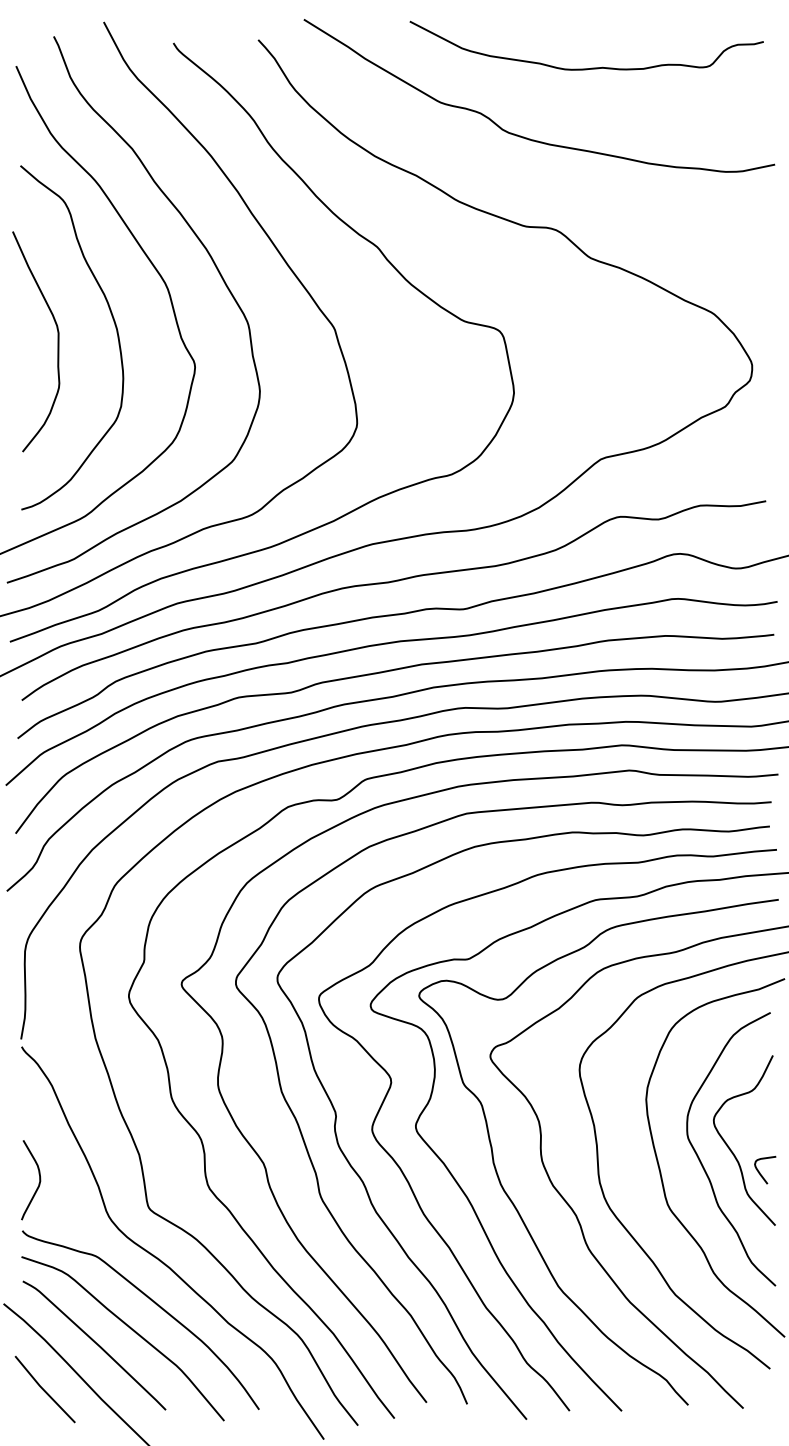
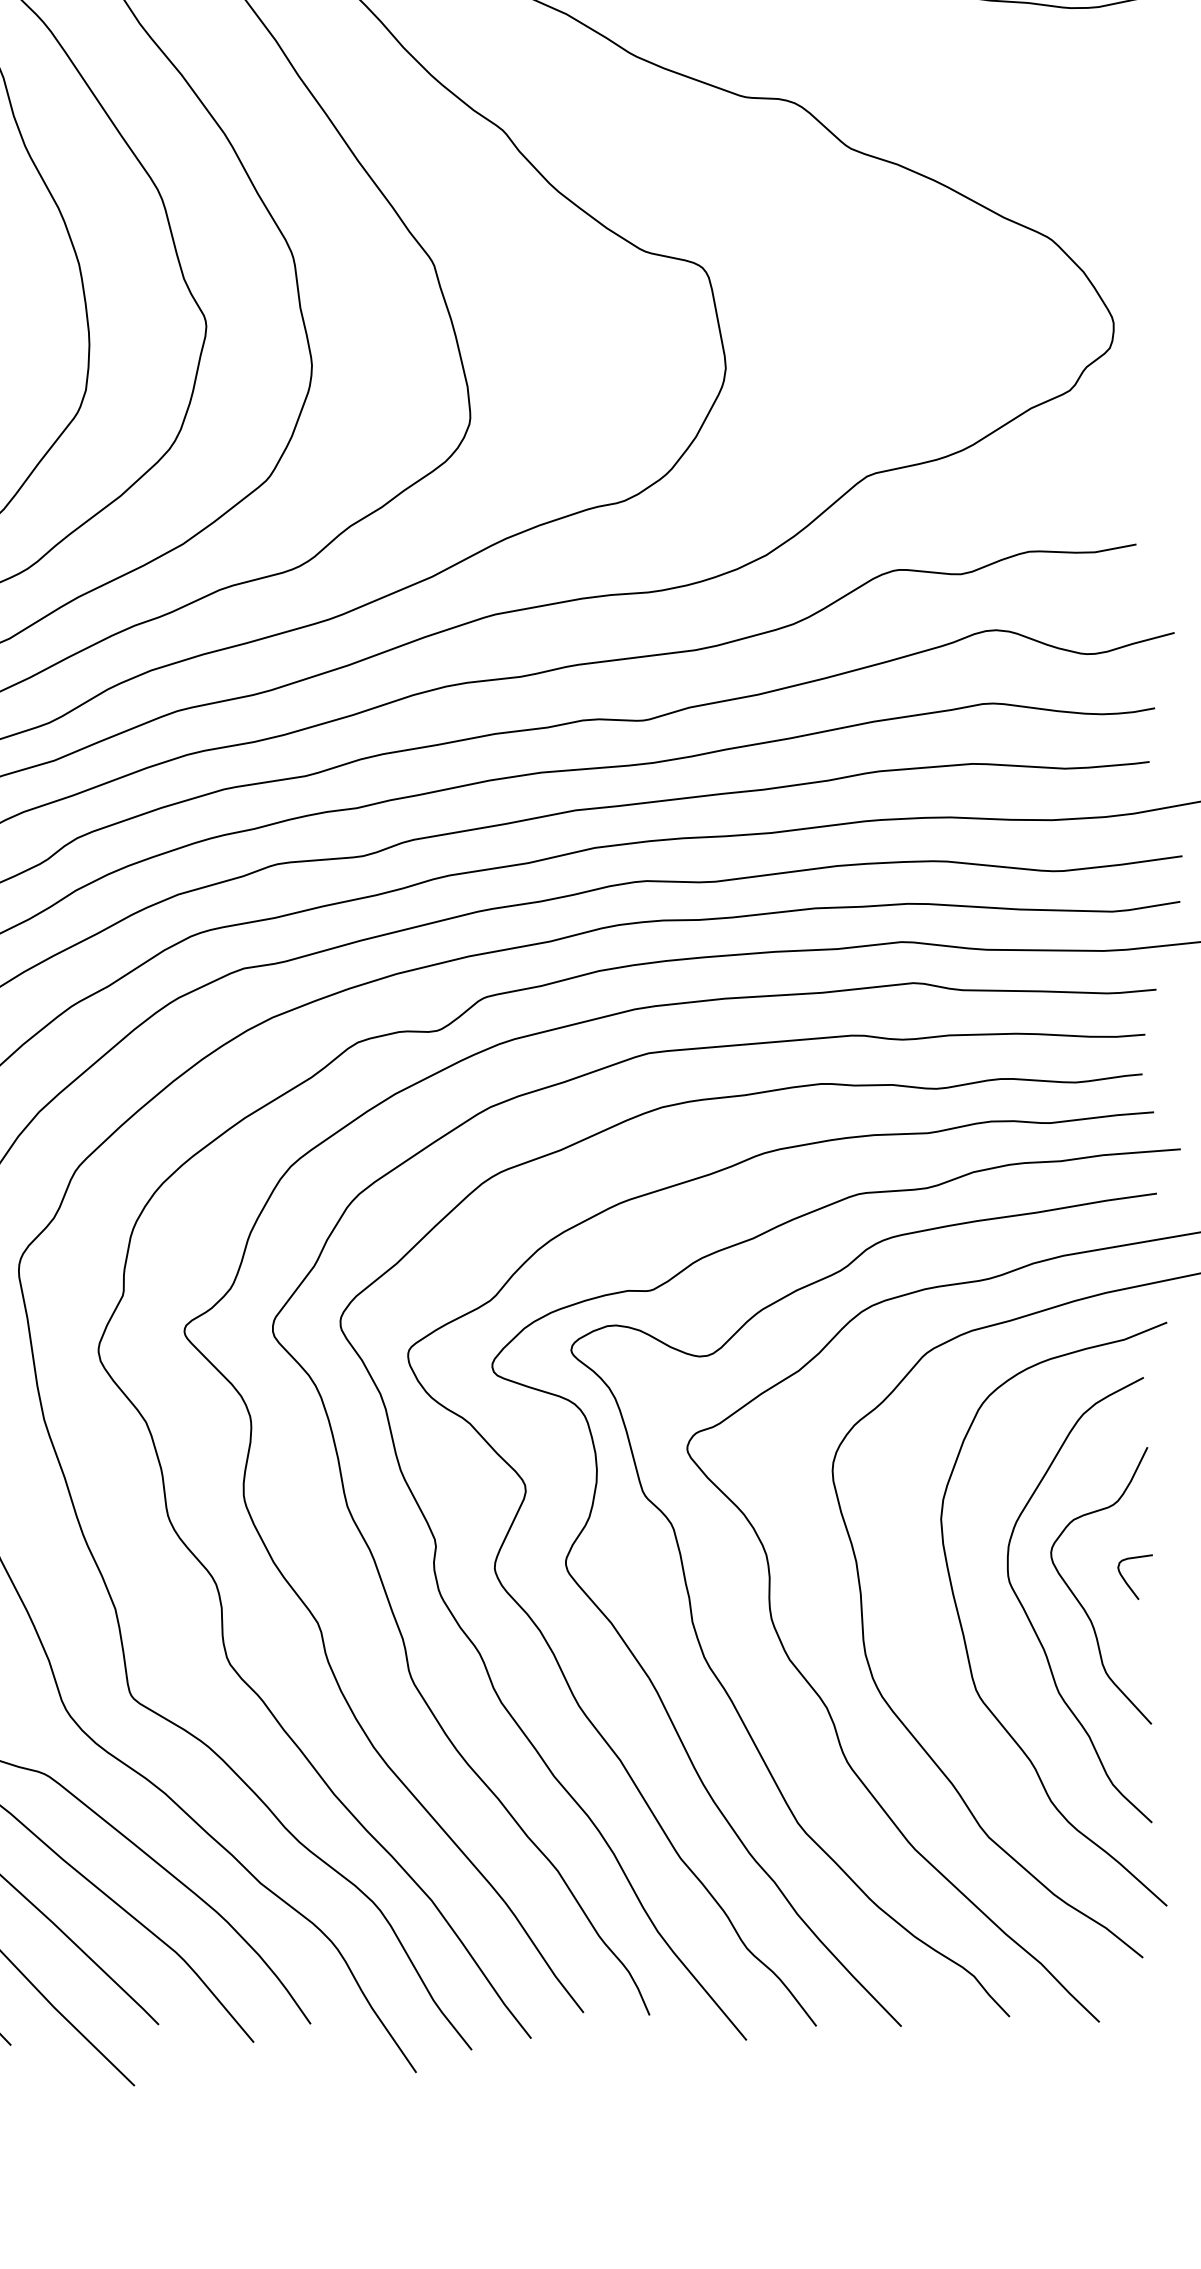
curve: (760, 1172) -> (1127, 1580), moved

